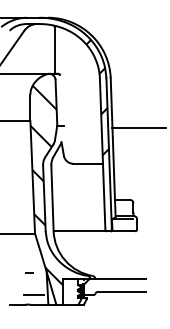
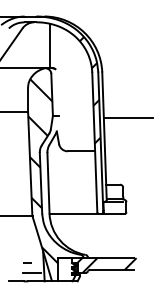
line: (29, 273) -> (27, 262), moved
hatch: (118, 287) -> (109, 265), added

